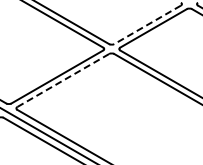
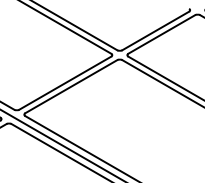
line: (147, 24) -> (155, 30), dashed -> solid
line: (63, 80) -> (71, 86), dashed -> solid

